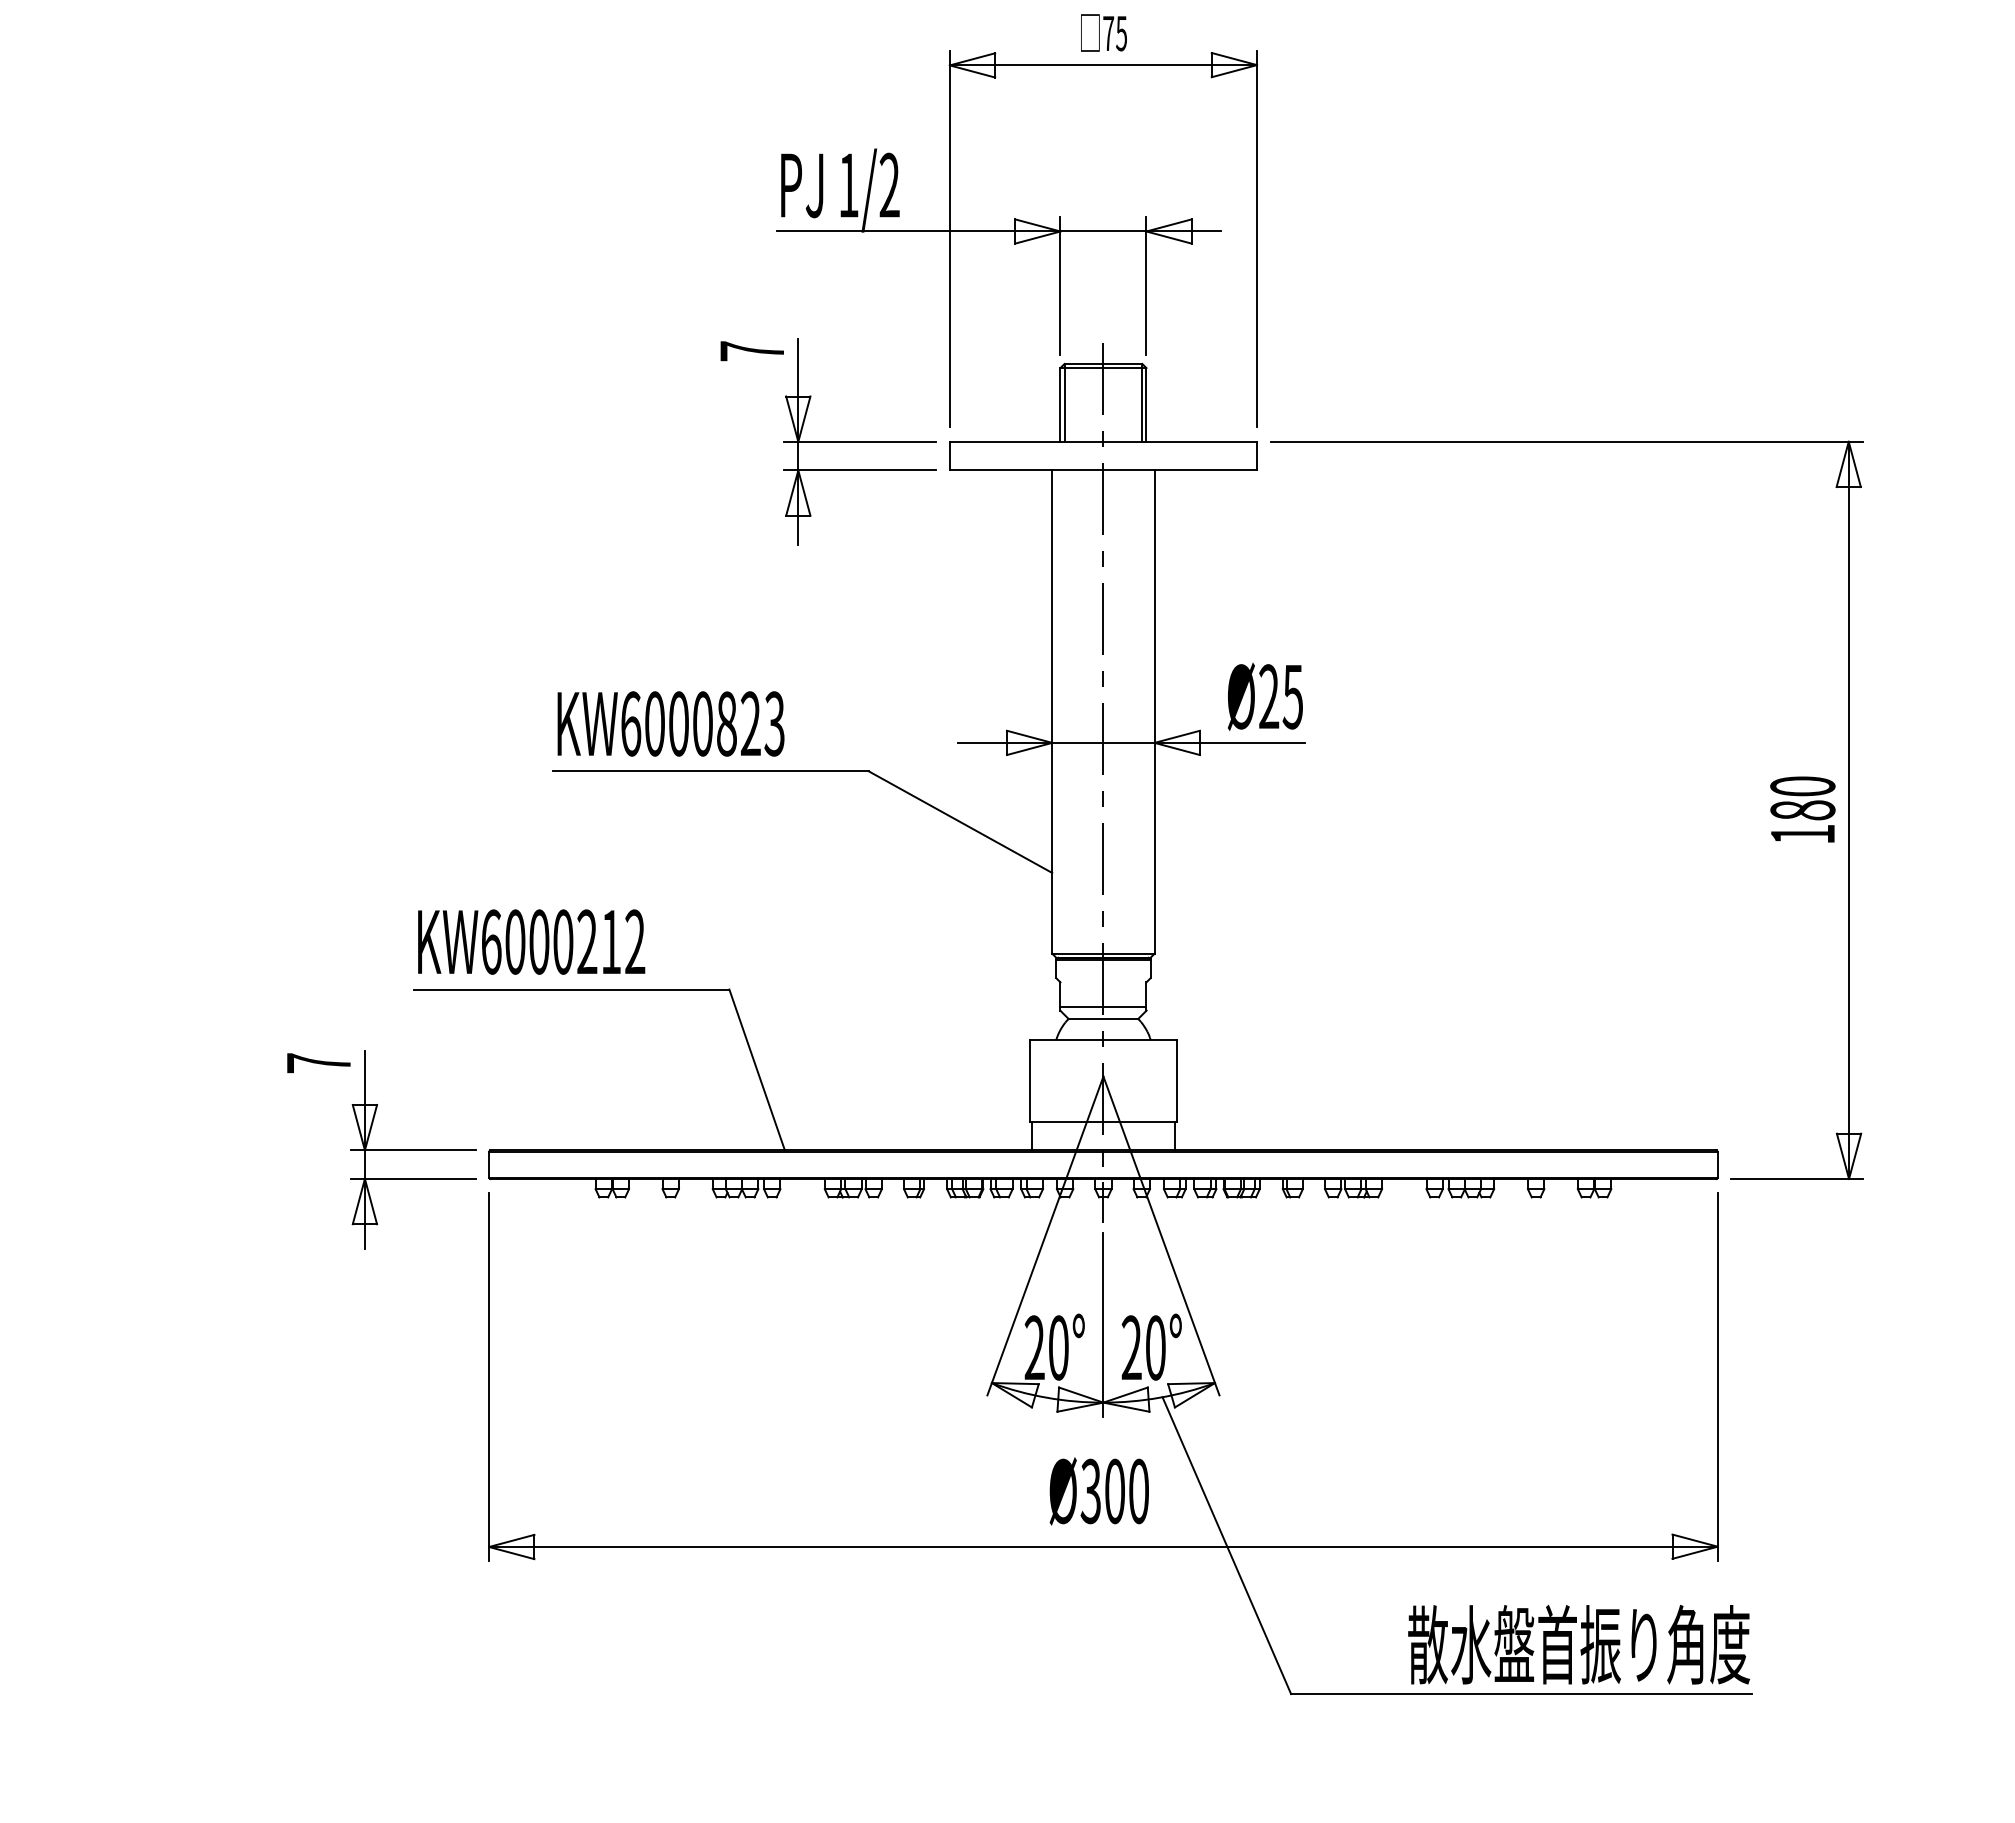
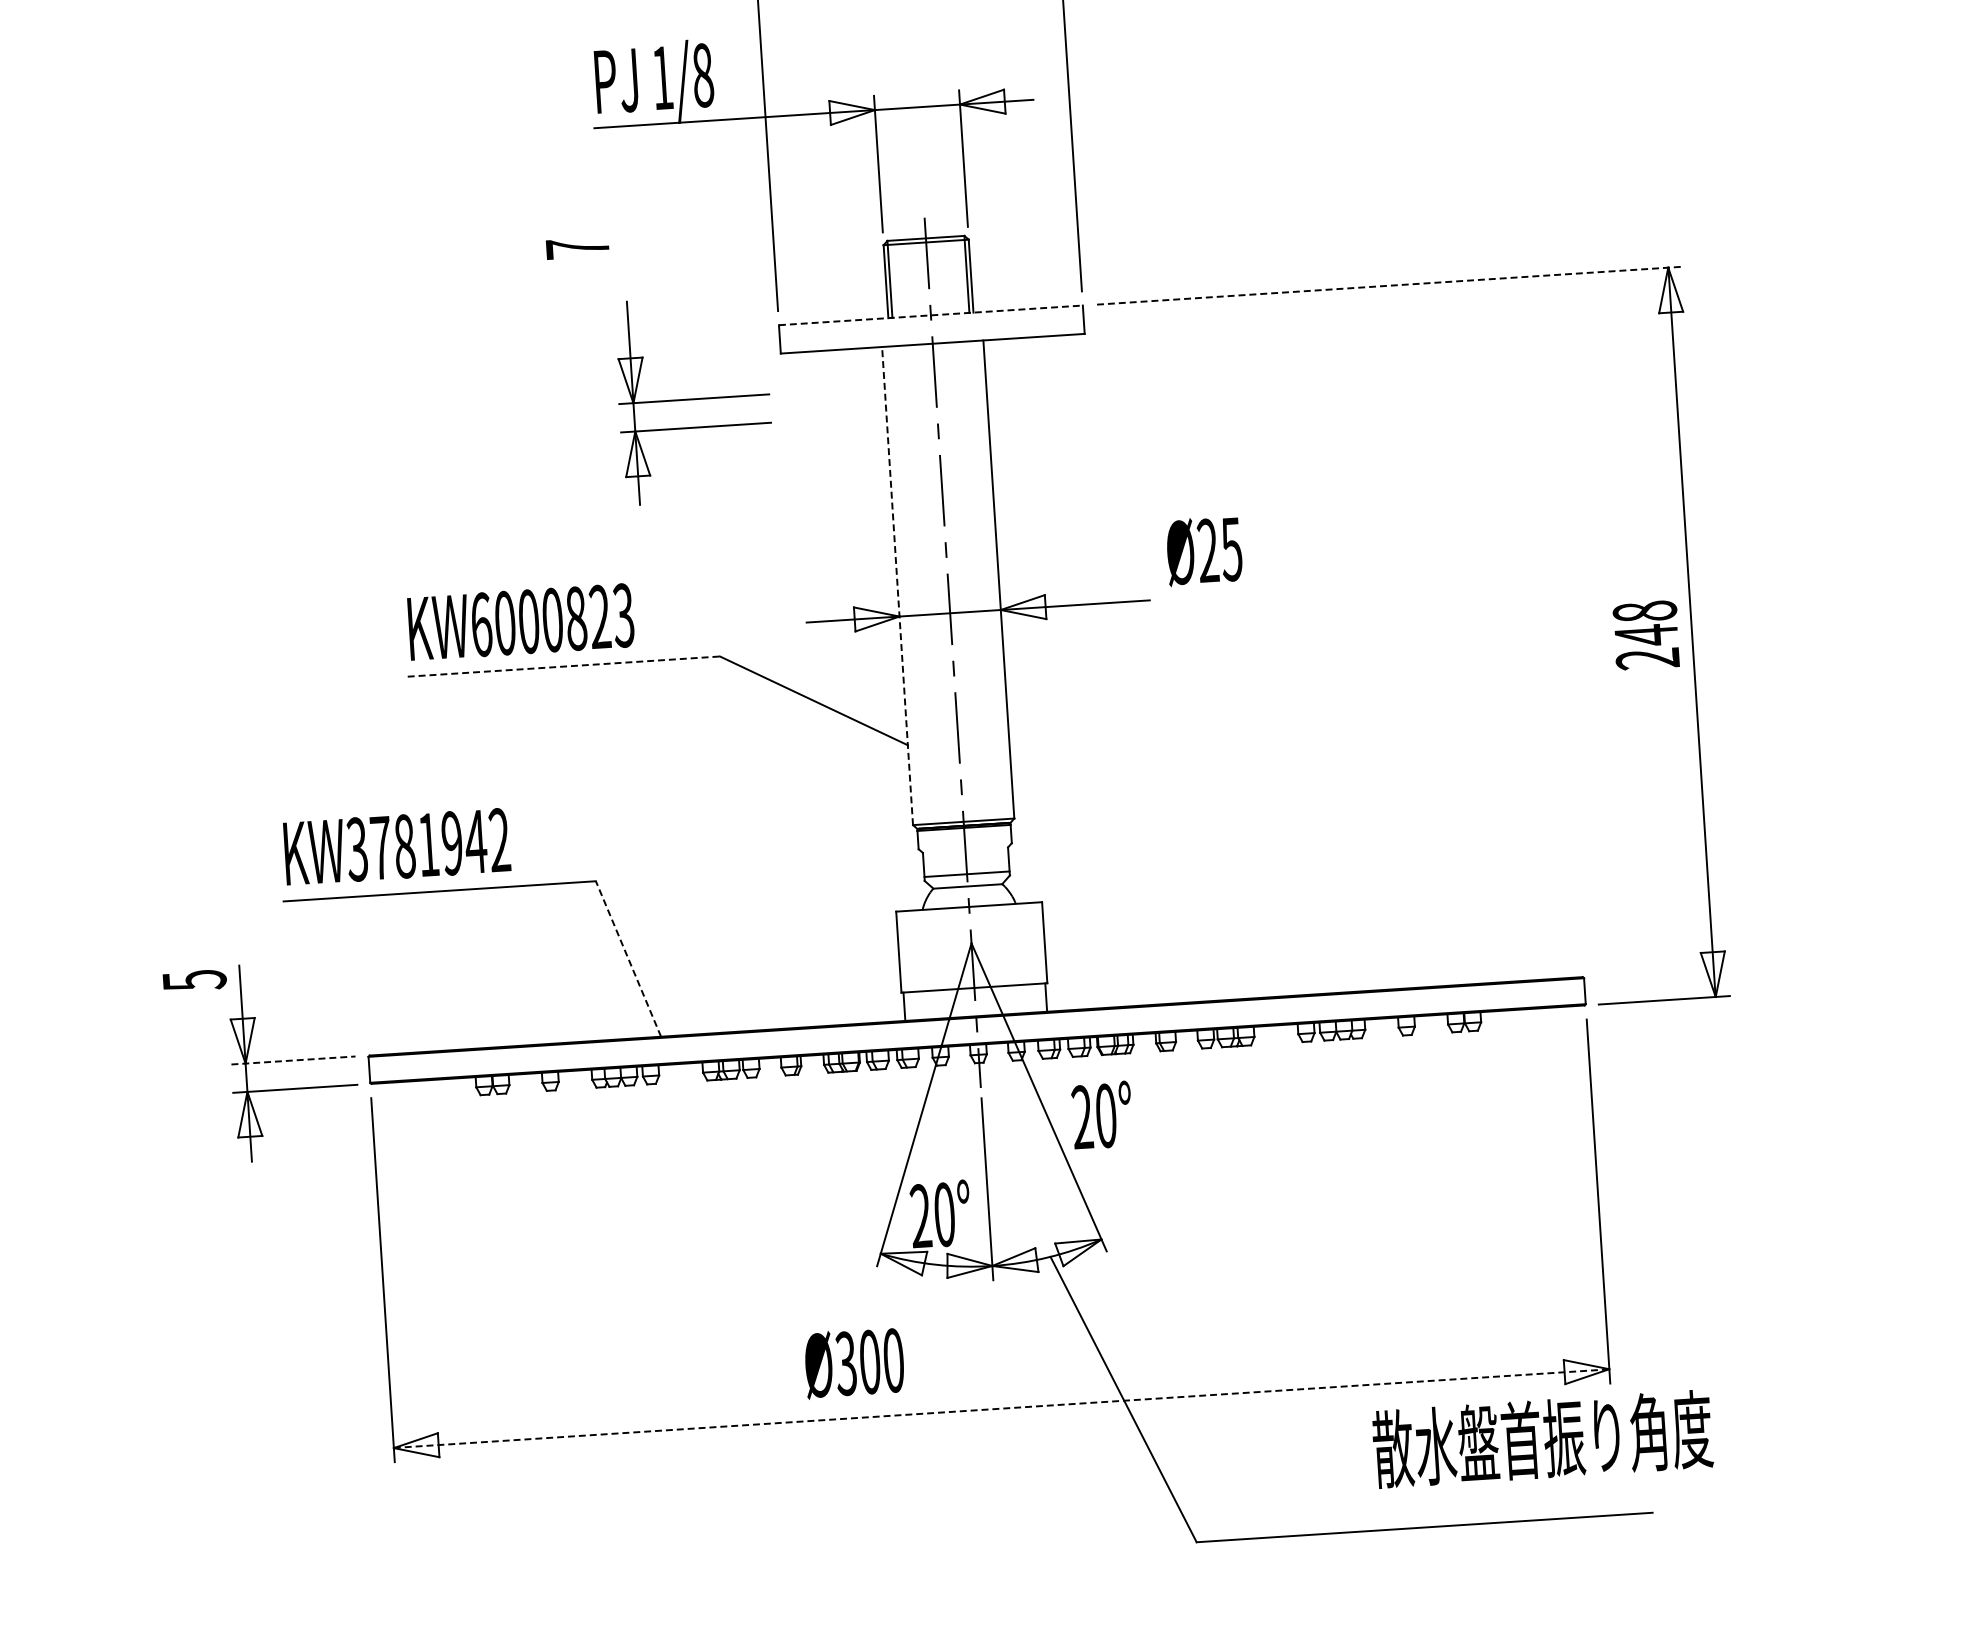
text: (889, 185) -> (702, 75), 1/2 -> 1/8
part: (859, 441) -> (693, 398), moved
line: (1103, 441) -> (930, 315), solid -> dashed
line: (1567, 441) -> (1389, 285), solid -> dashed
text: (1265, 696) -> (1204, 550), moved
line: (1052, 712) -> (897, 586), solid -> dashed
line: (711, 771) -> (564, 666), solid -> dashed
text: (1802, 810) -> (1646, 635), 180 -> 248
text: (551, 941) -> (416, 845), KW6000212 -> KW3781942
text: (319, 1063) -> (195, 980), 7 -> 5
line: (756, 1069) -> (627, 958), solid -> dashed
line: (413, 1150) -> (293, 1060), solid -> dashed
text: (1151, 1346) -> (1101, 1114), moved
text: (1098, 1491) -> (853, 1363), moved
line: (1103, 1546) -> (1001, 1408), solid -> dashed
text: (1578, 1644) -> (1542, 1438), moved

